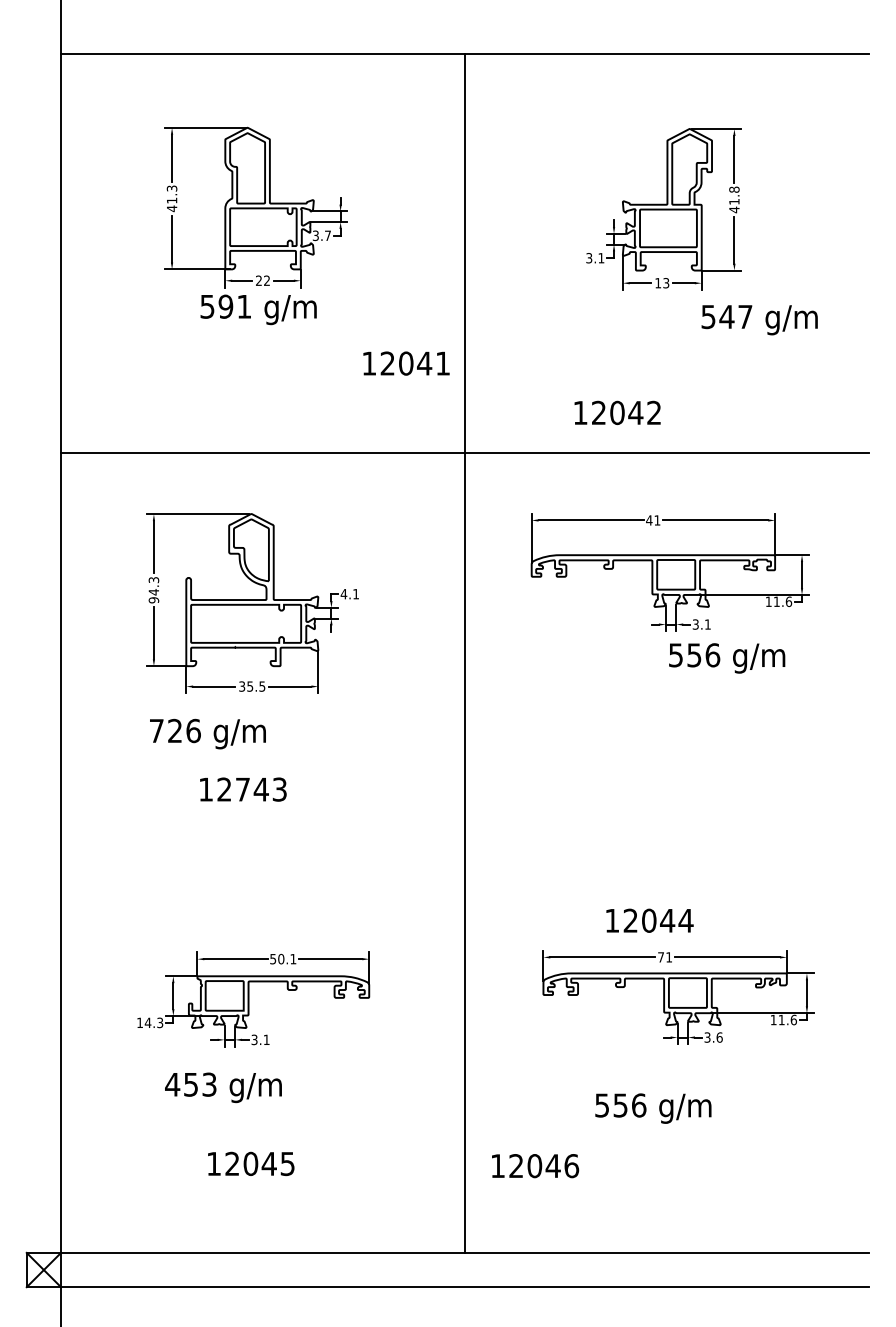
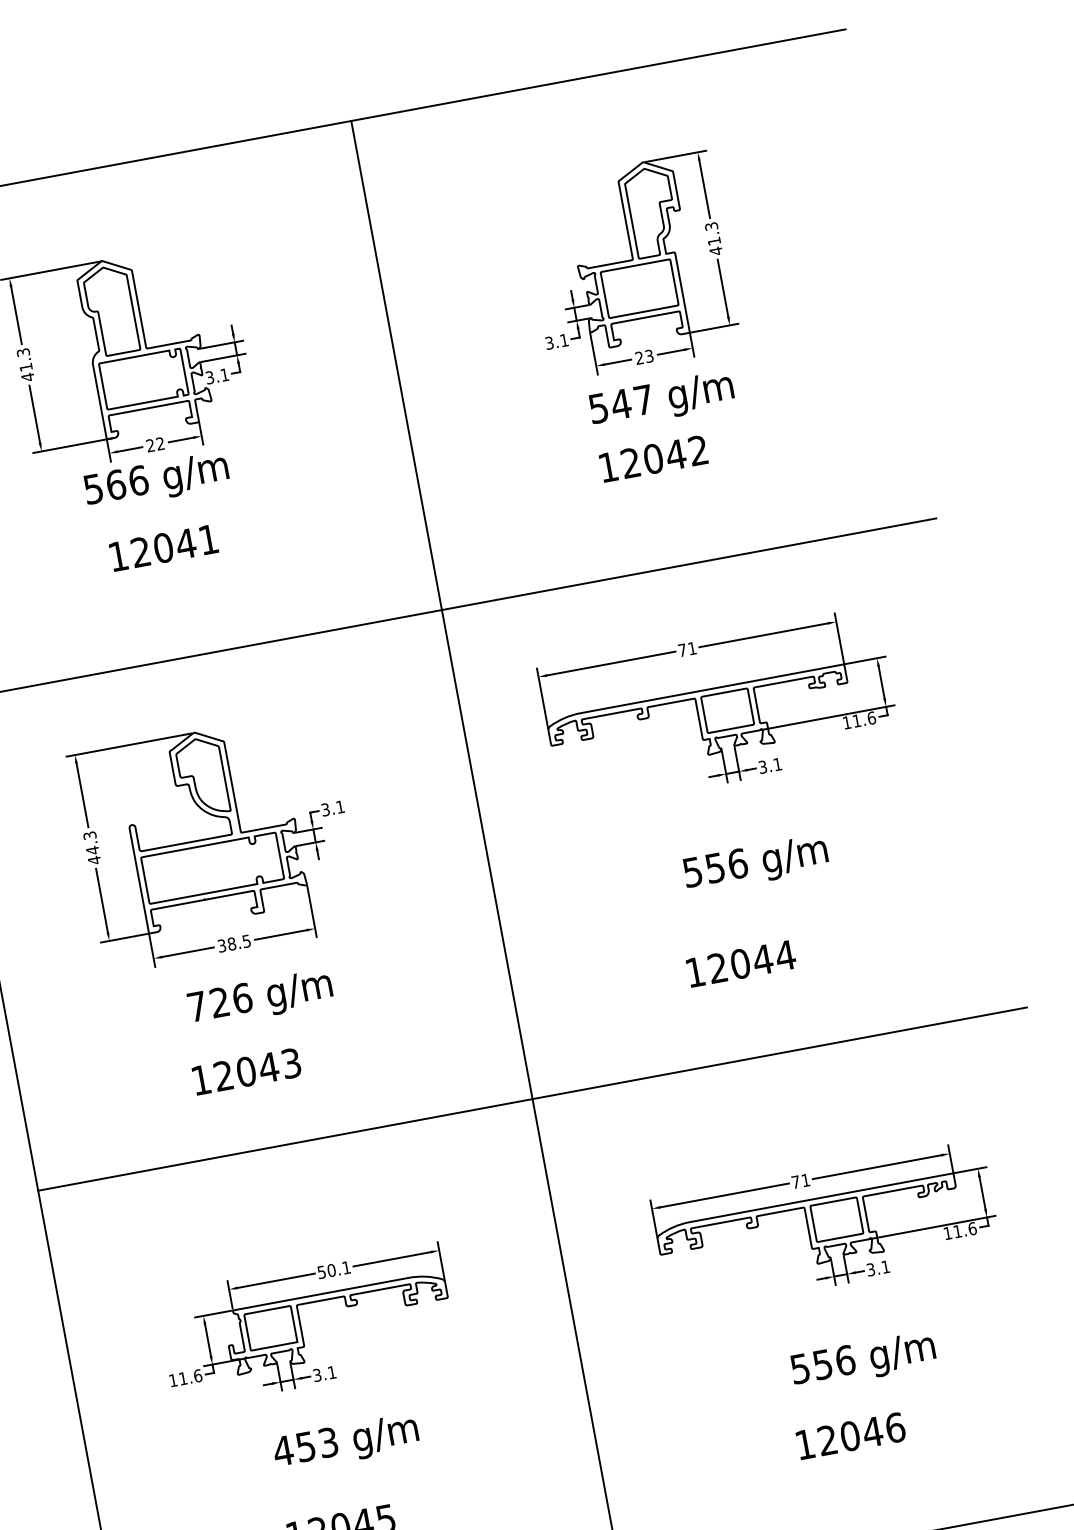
text: (734, 189) -> (711, 226), 41.8 -> 41.3
text: (327, 235) -> (224, 374), 3.7 -> 3.1
text: (657, 283) -> (638, 358), 13 -> 23
text: (234, 306) -> (126, 482), 591 -> 566
text: (759, 320) -> (661, 401), moved
text: (406, 363) -> (163, 547), moved
text: (617, 412) -> (653, 458), moved
text: (649, 520) -> (682, 650), 41 -> 71
text: (343, 593) -> (324, 809), 4.1 -> 3.1
text: (153, 600) -> (94, 860), 94.3 -> 44.3
text: (727, 658) -> (756, 864), moved
text: (250, 686) -> (232, 943), 35.5 -> 38.5
text: (207, 733) -> (259, 998), moved
text: (242, 789) -> (245, 1071), 12743 -> 12043
line: (465, 853) -> (533, 1099), added
text: (649, 920) -> (740, 963), moved
text: (153, 1022) -> (189, 1376), 14.3 -> 11.6
text: (719, 1037) -> (885, 1266), 3.6 -> 3.1
text: (223, 1087) -> (346, 1442), moved
text: (653, 1108) -> (863, 1360), moved
text: (535, 1166) -> (851, 1436), moved

